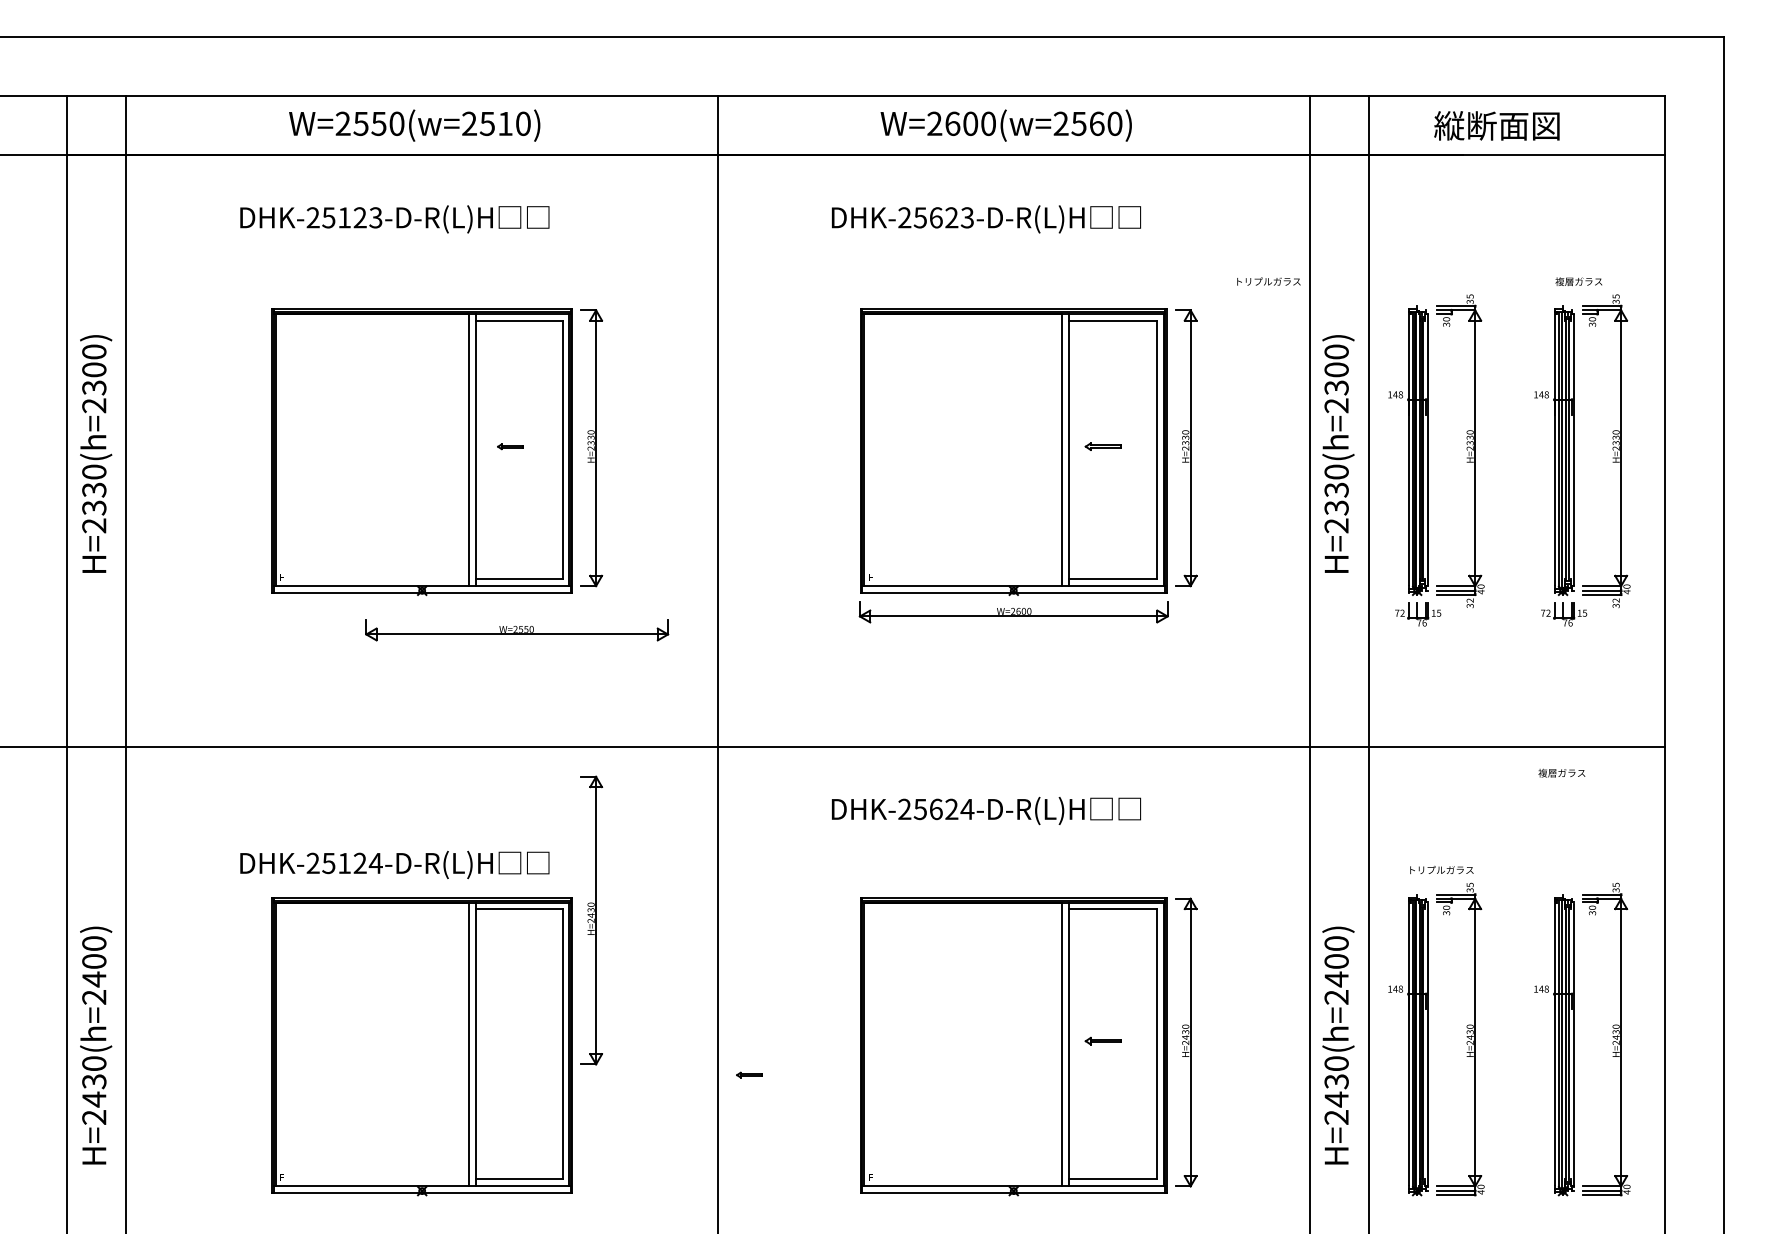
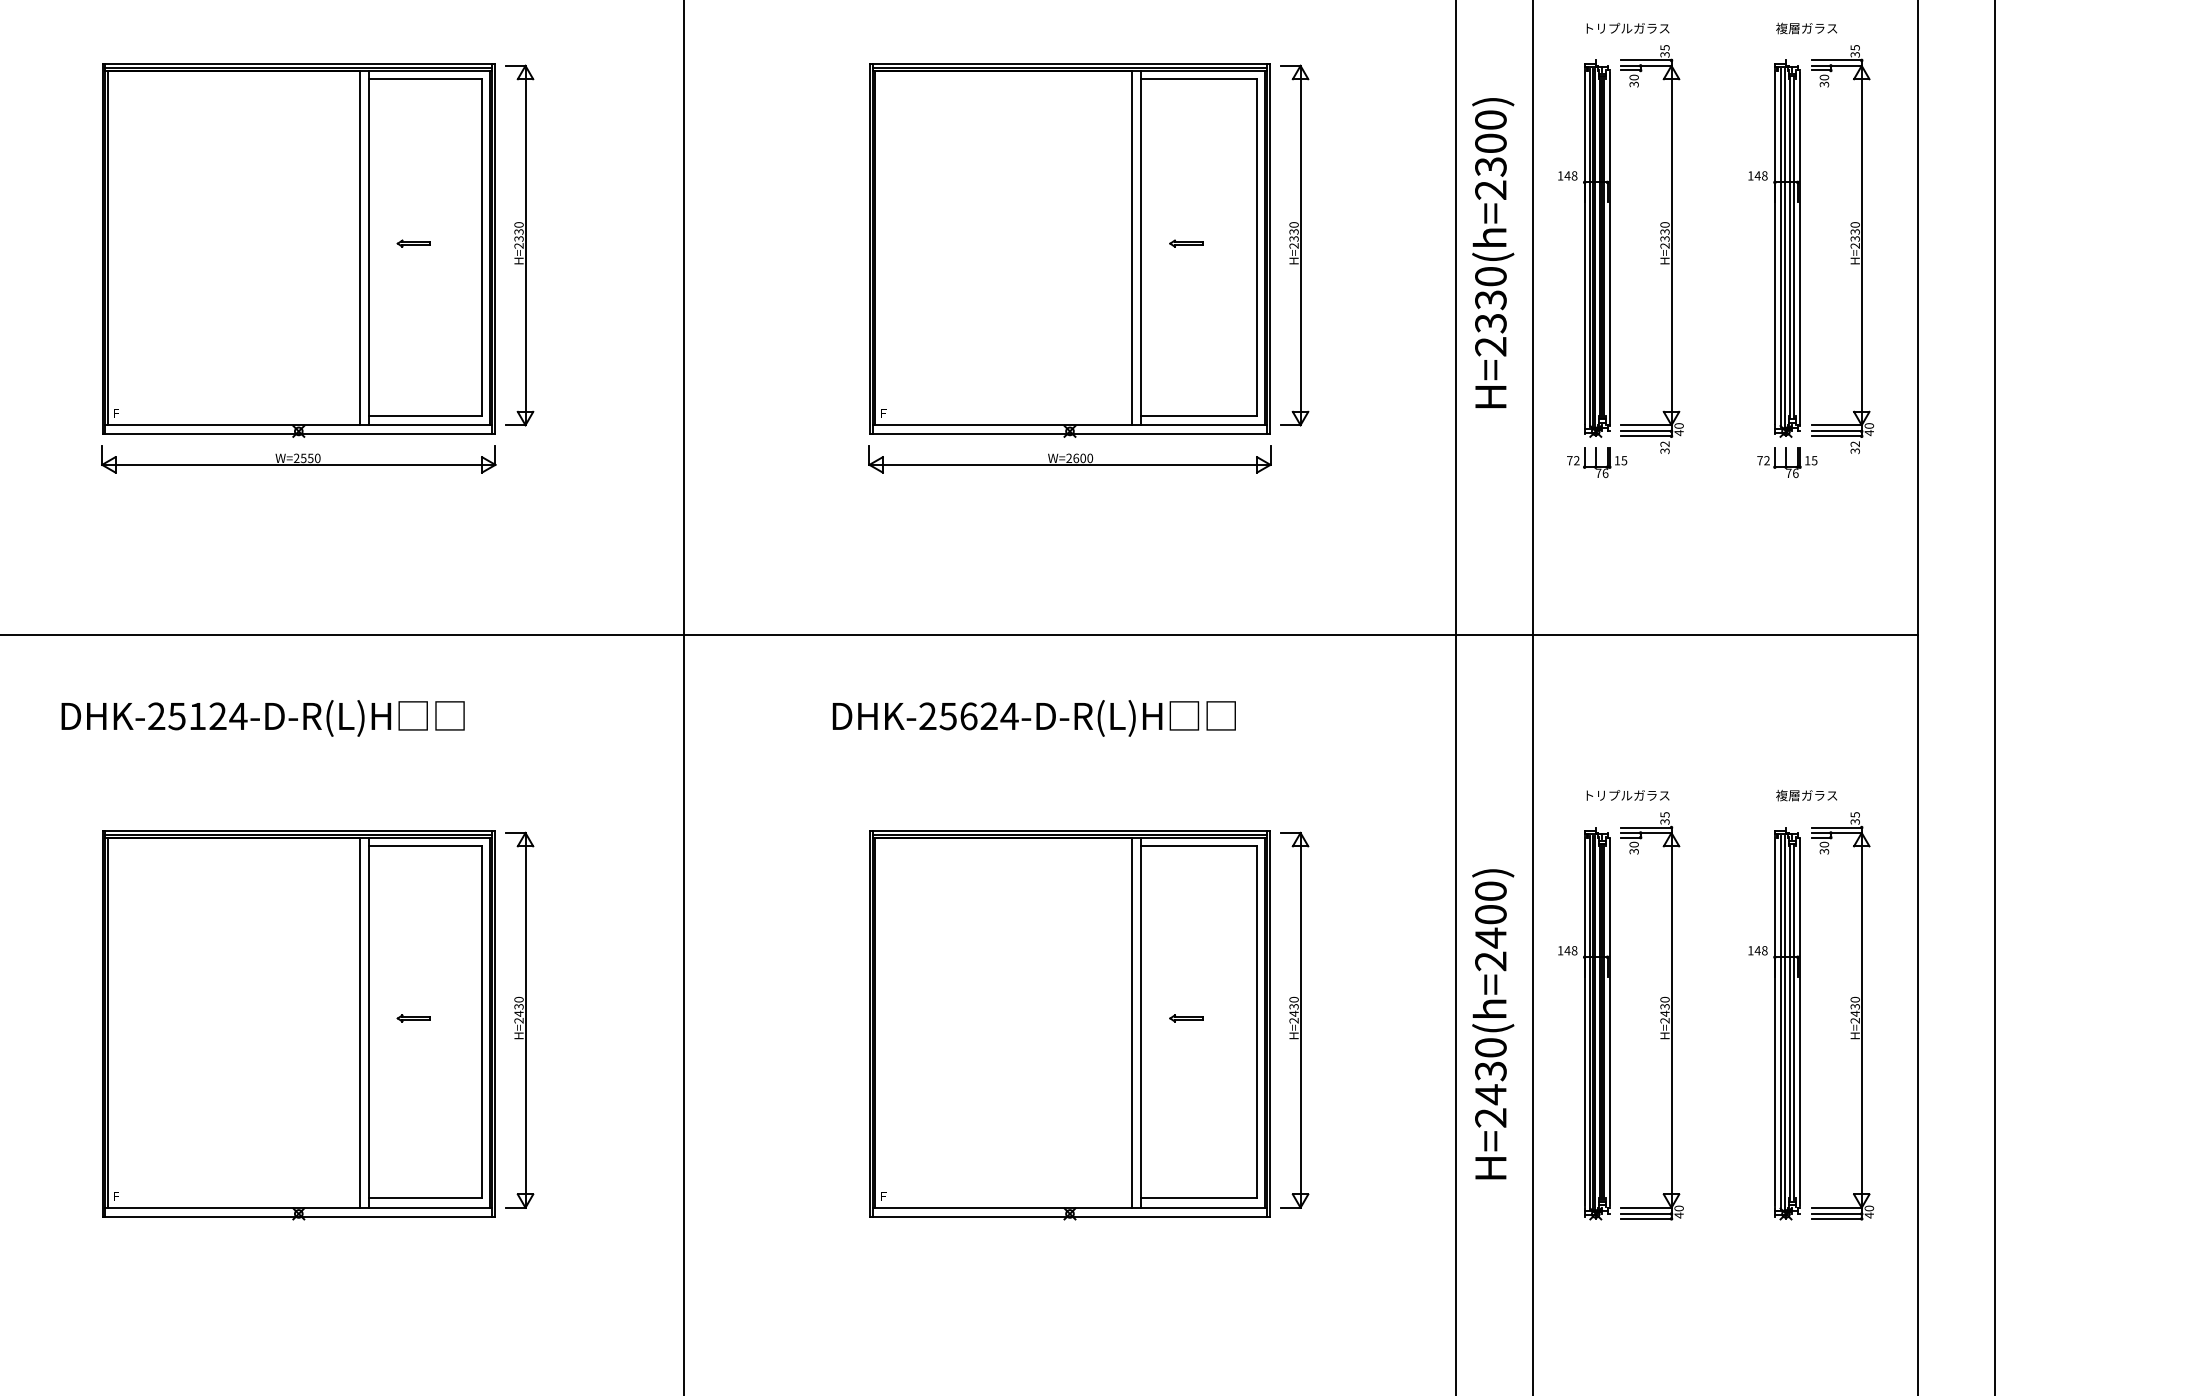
text: (1268, 281) -> (1627, 28), moved
part: (1102, 446) -> (1185, 243), size x0.71
part: (517, 630) -> (299, 459), moved
text: (1561, 772) -> (1806, 794), moved
text: (394, 864) -> (262, 717), moved
part: (591, 920) -> (519, 1020), moved
part: (1102, 1040) -> (1185, 1017), size x0.71
part: (749, 1074) -> (413, 1017), moved

